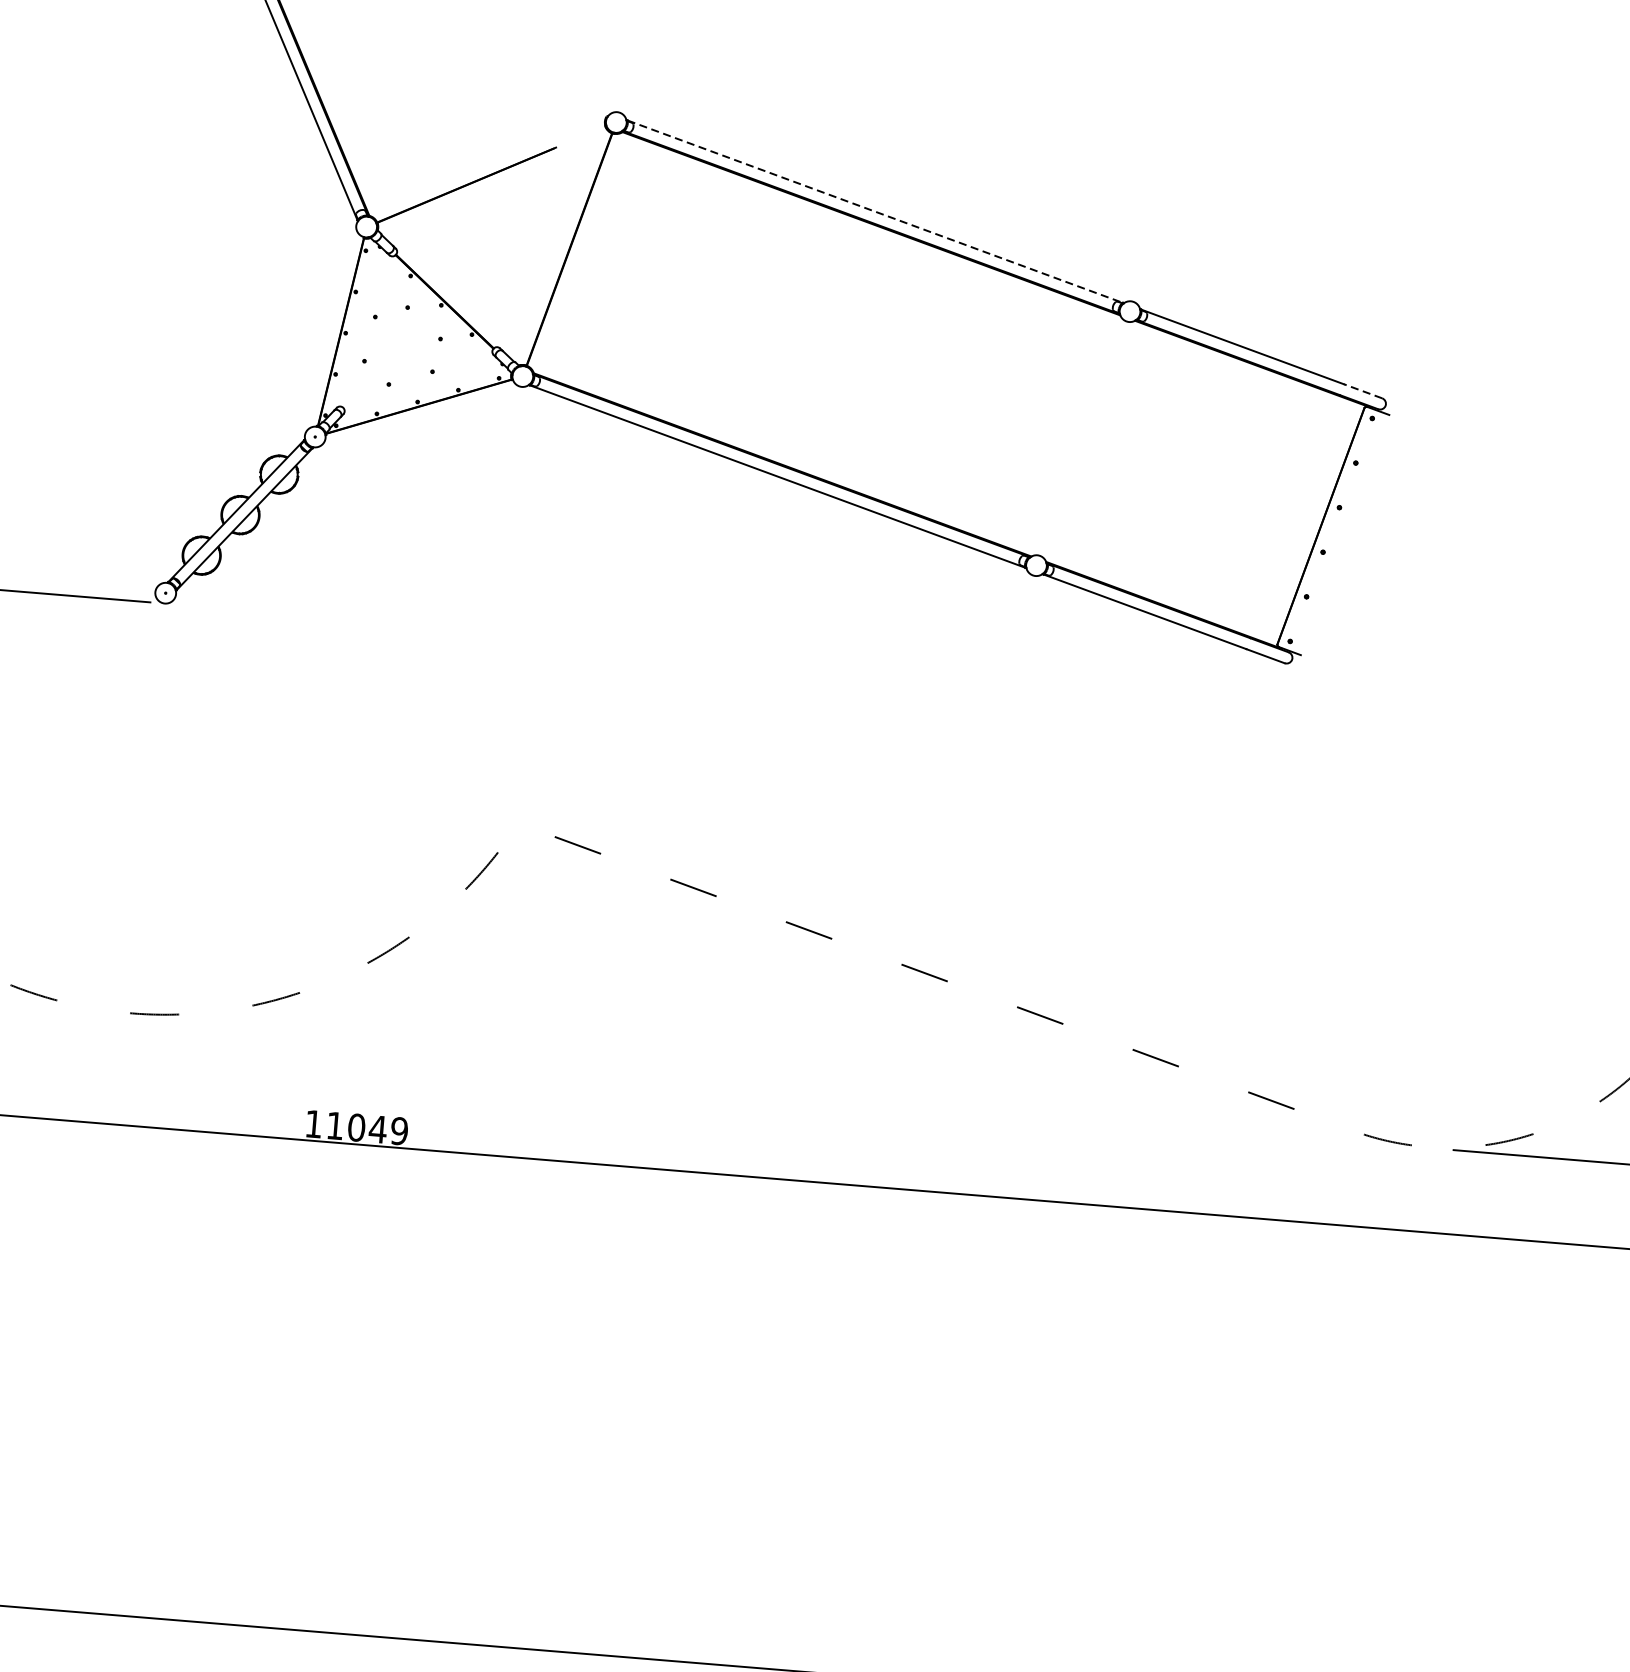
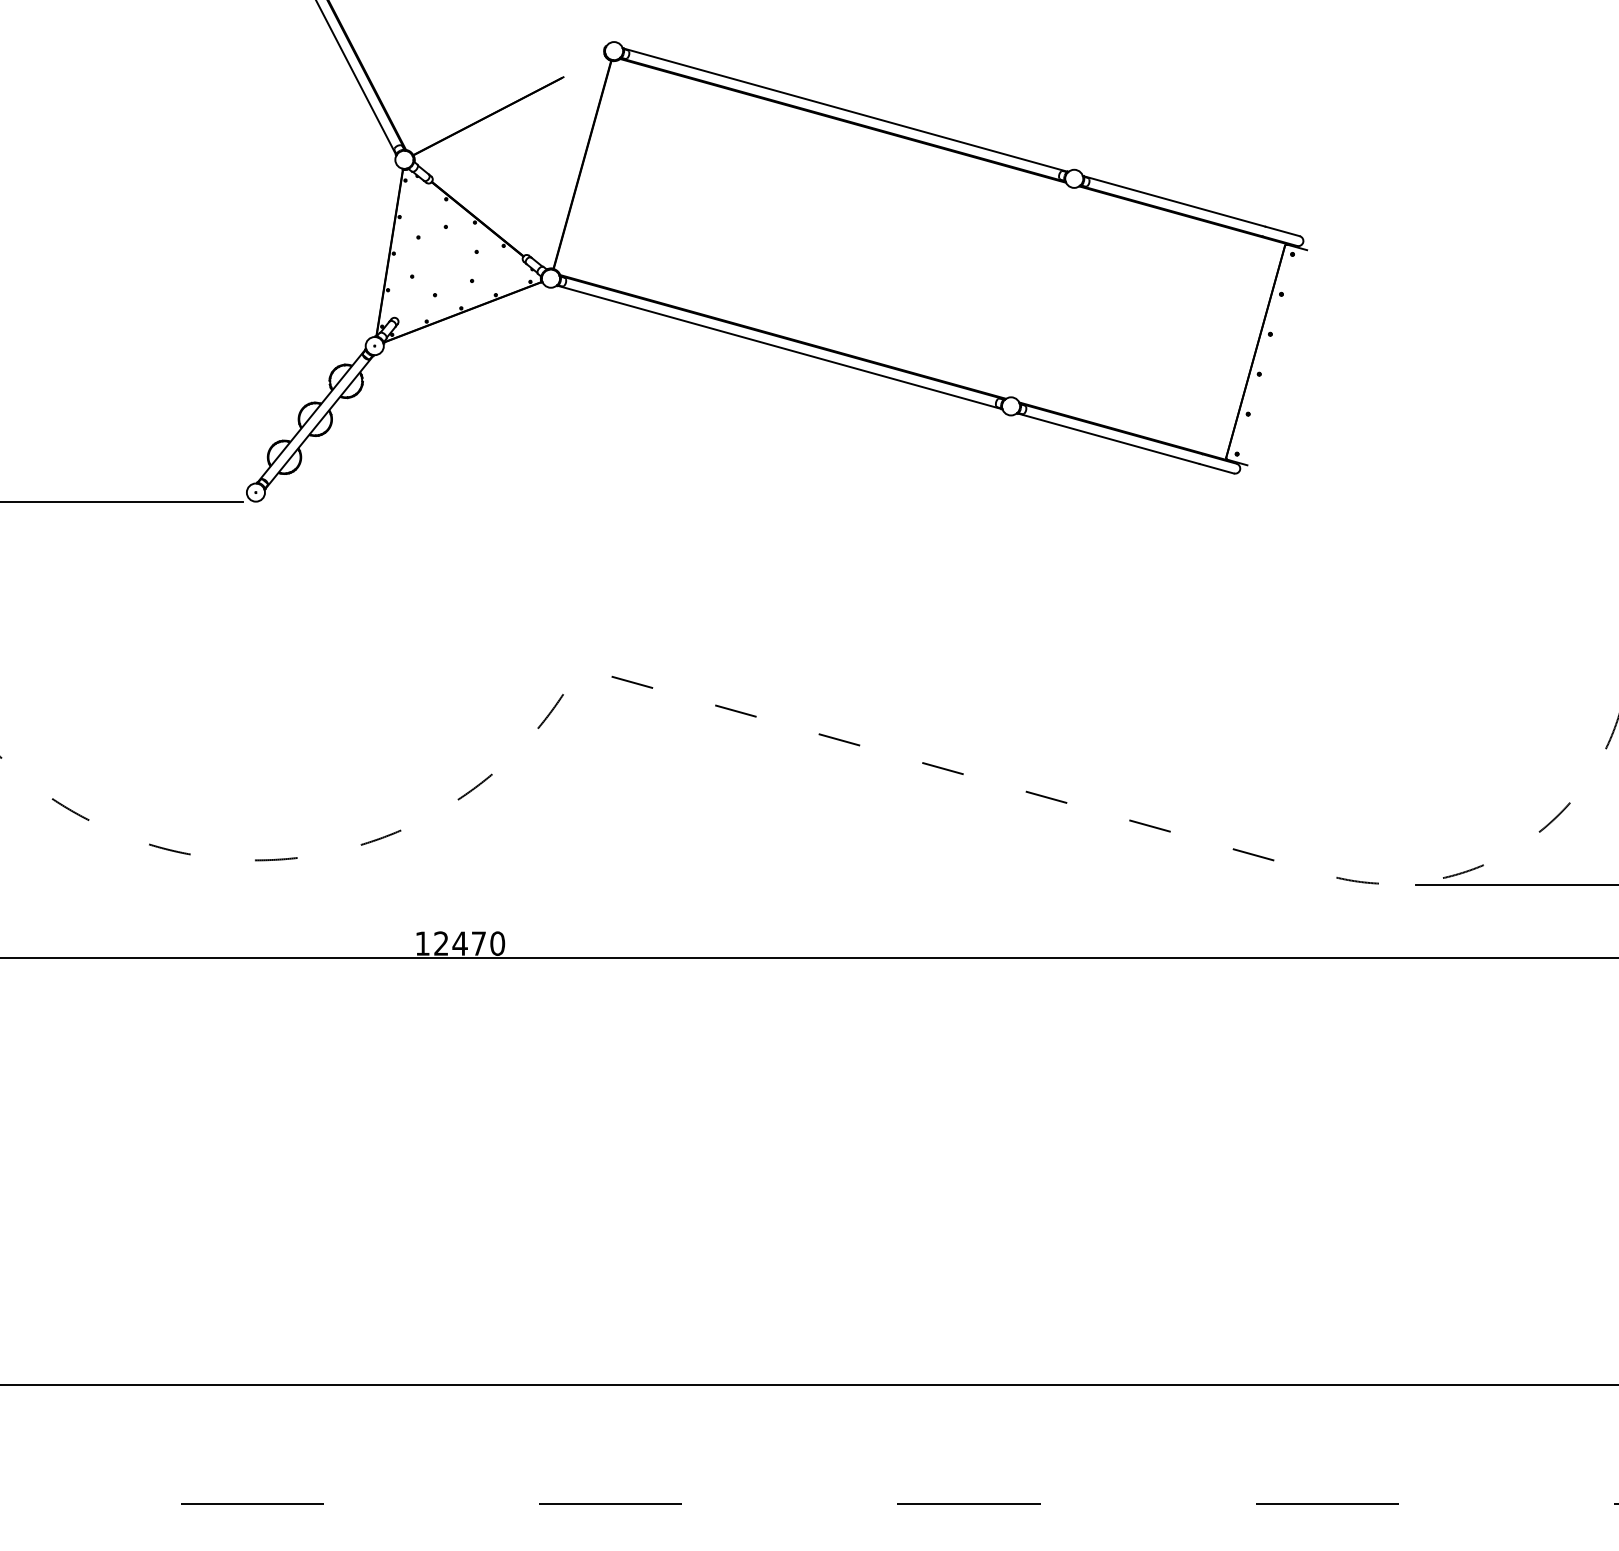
line: (876, 212) -> (846, 110), dashed -> solid
line: (1362, 391) -> (1282, 231), dashed -> solid
text: (367, 1128) -> (469, 943), 11049 -> 12470

